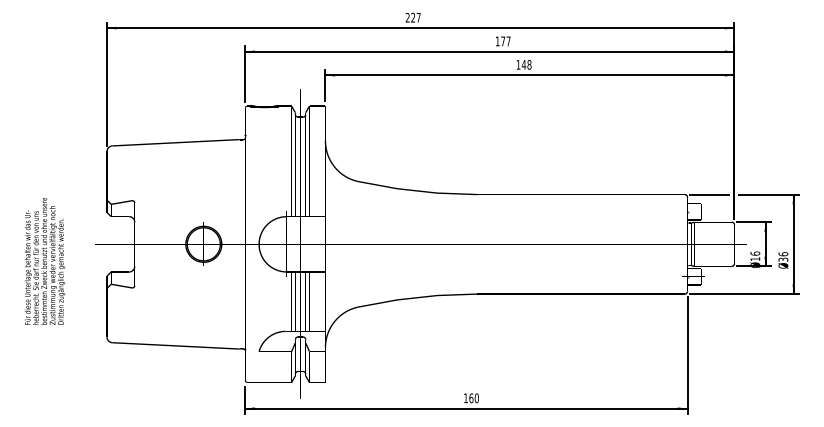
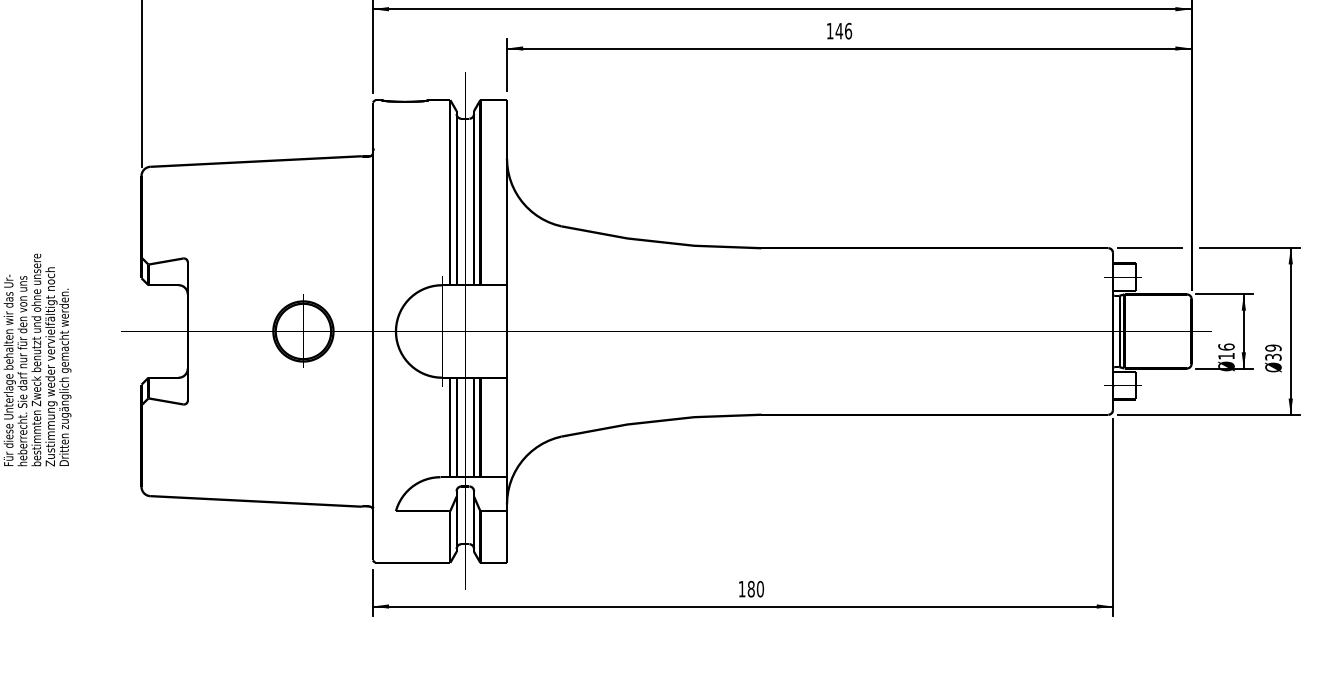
text: (529, 64) -> (848, 30), 148 -> 146
text: (783, 254) -> (1273, 348), 36 -> 39
text: (471, 397) -> (751, 587), 160 -> 180

